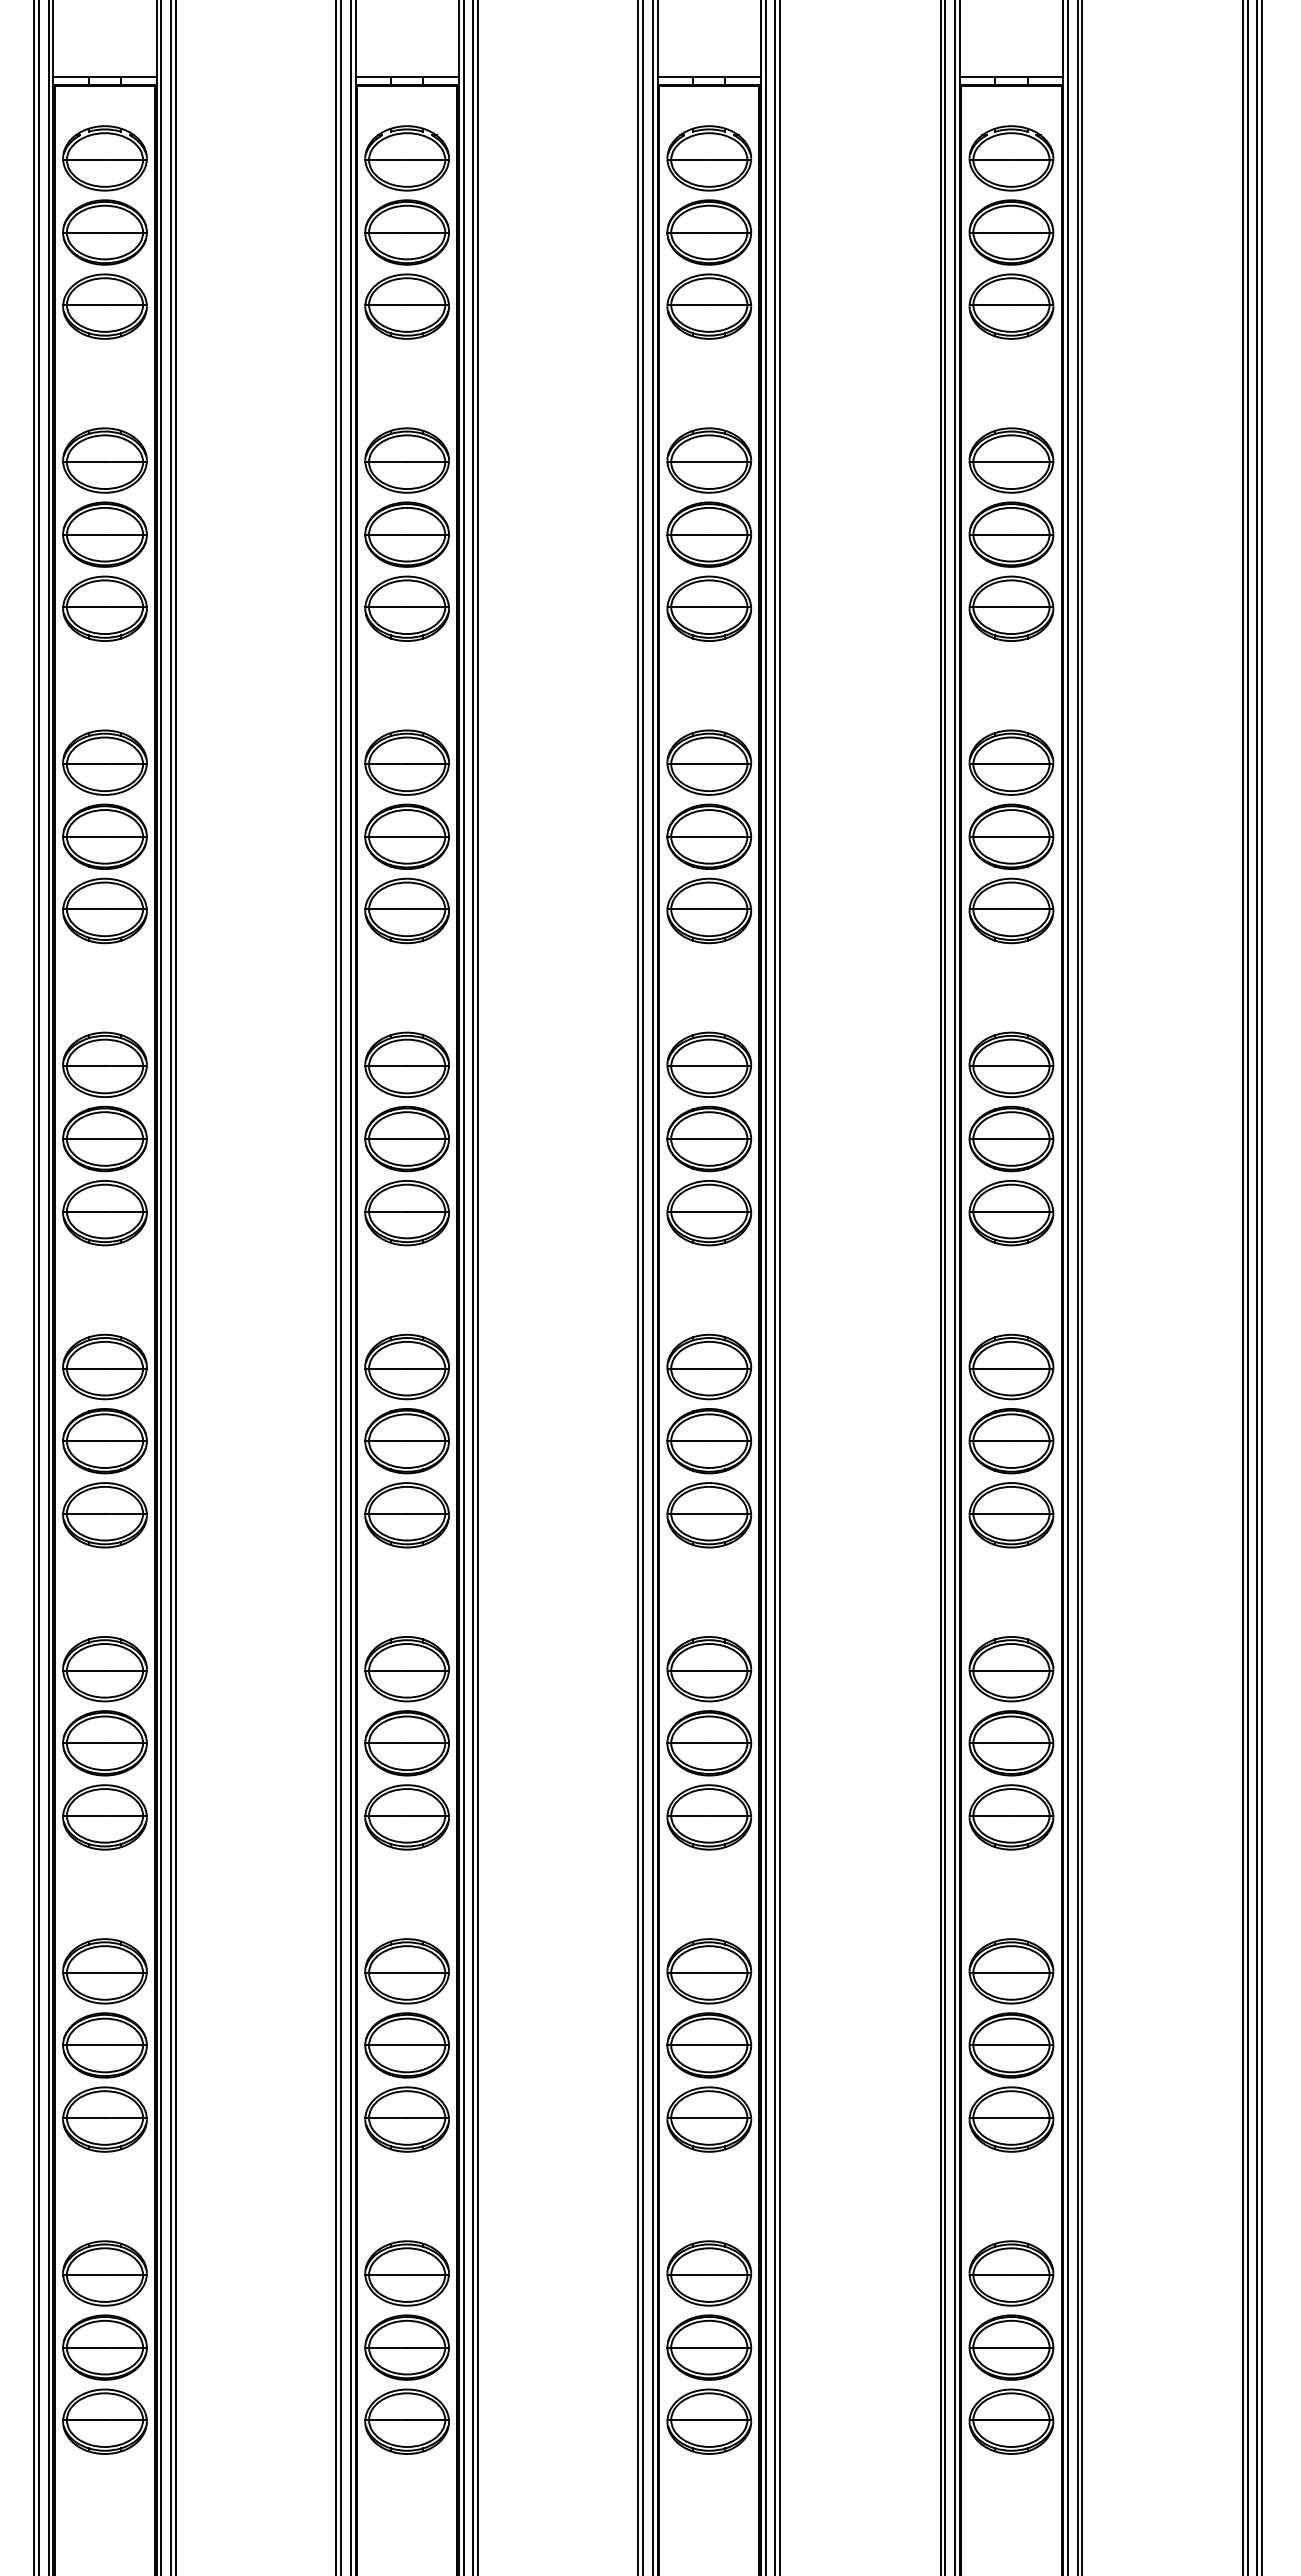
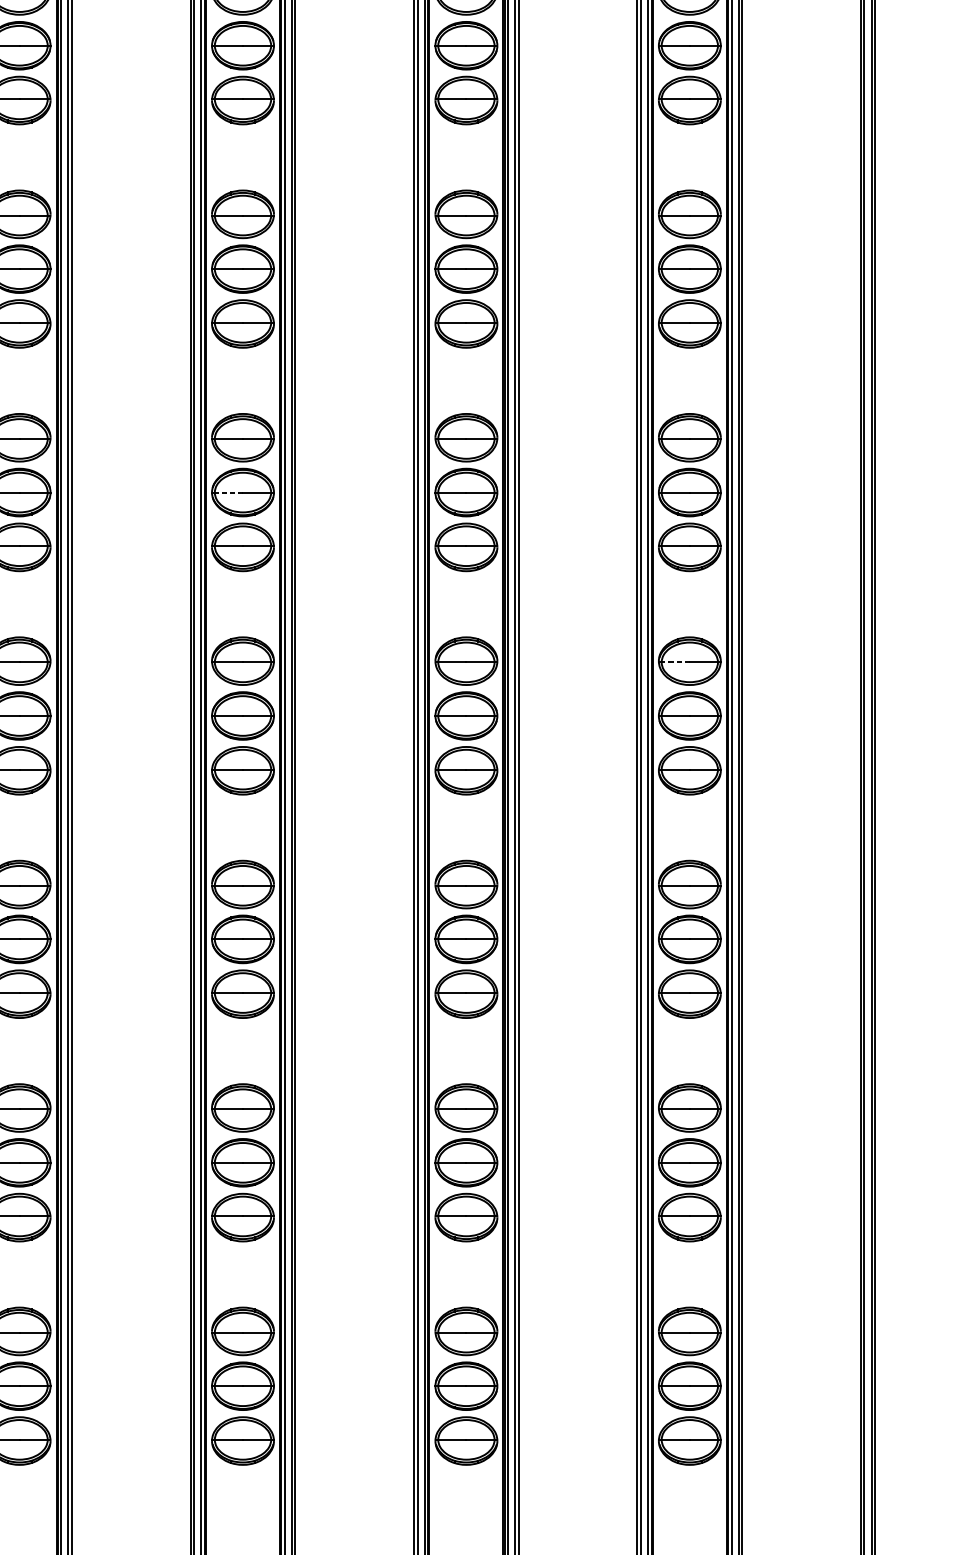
line: (387, 1139) -> (228, 492), solid -> dashed
line: (991, 1368) -> (675, 662), solid -> dashed

